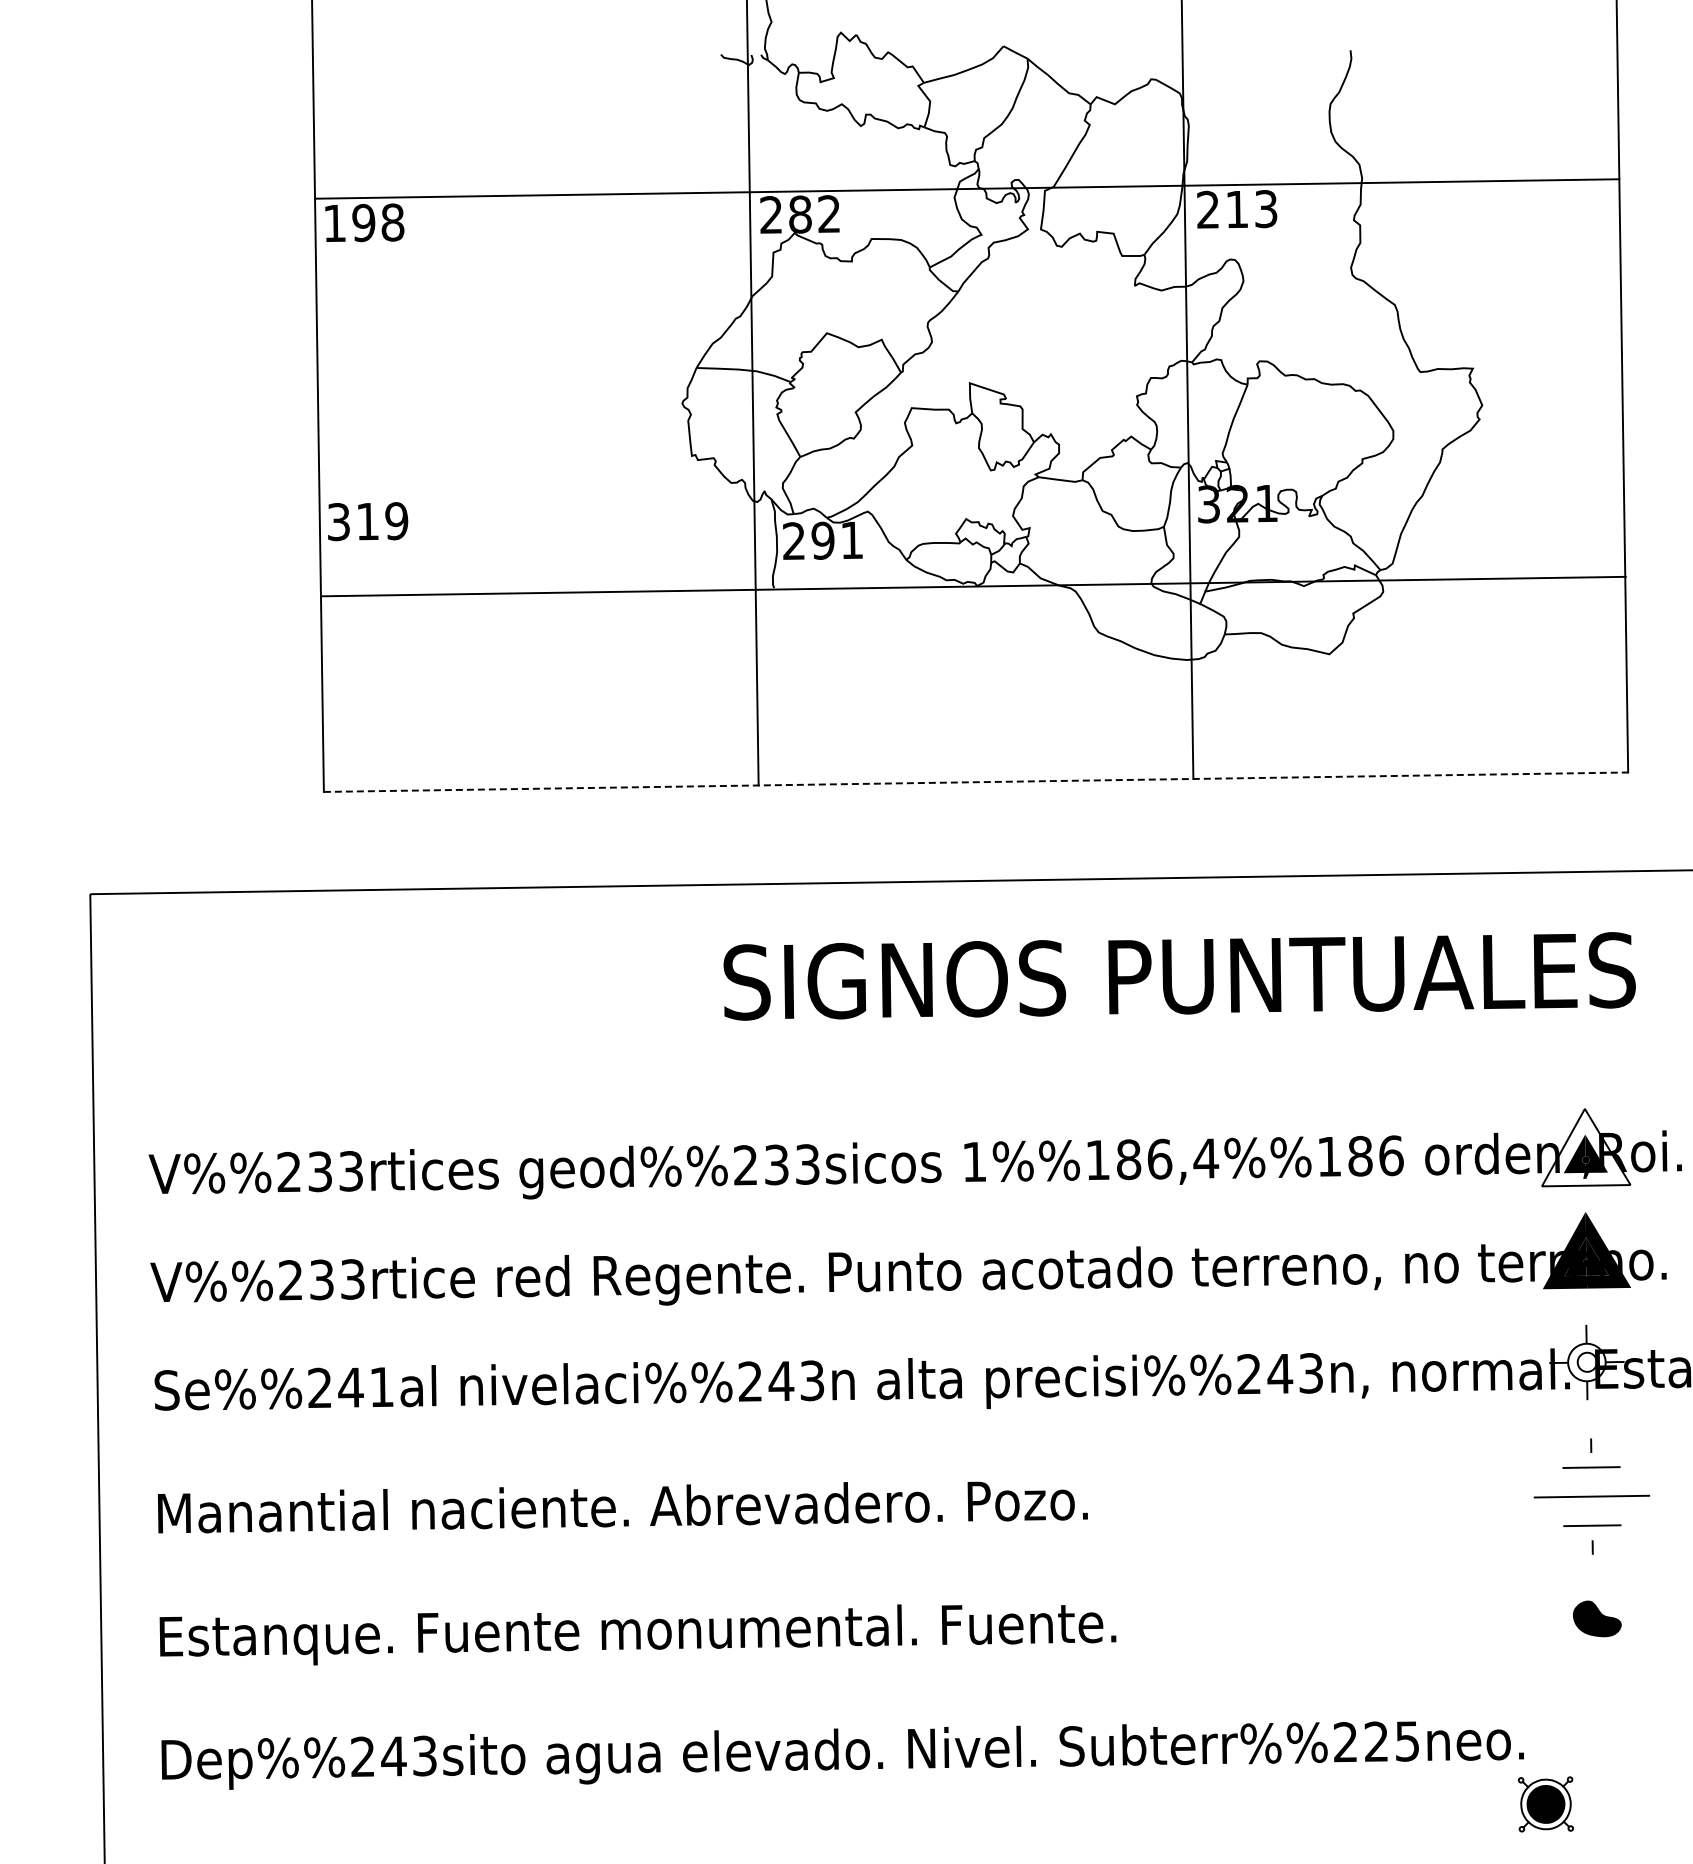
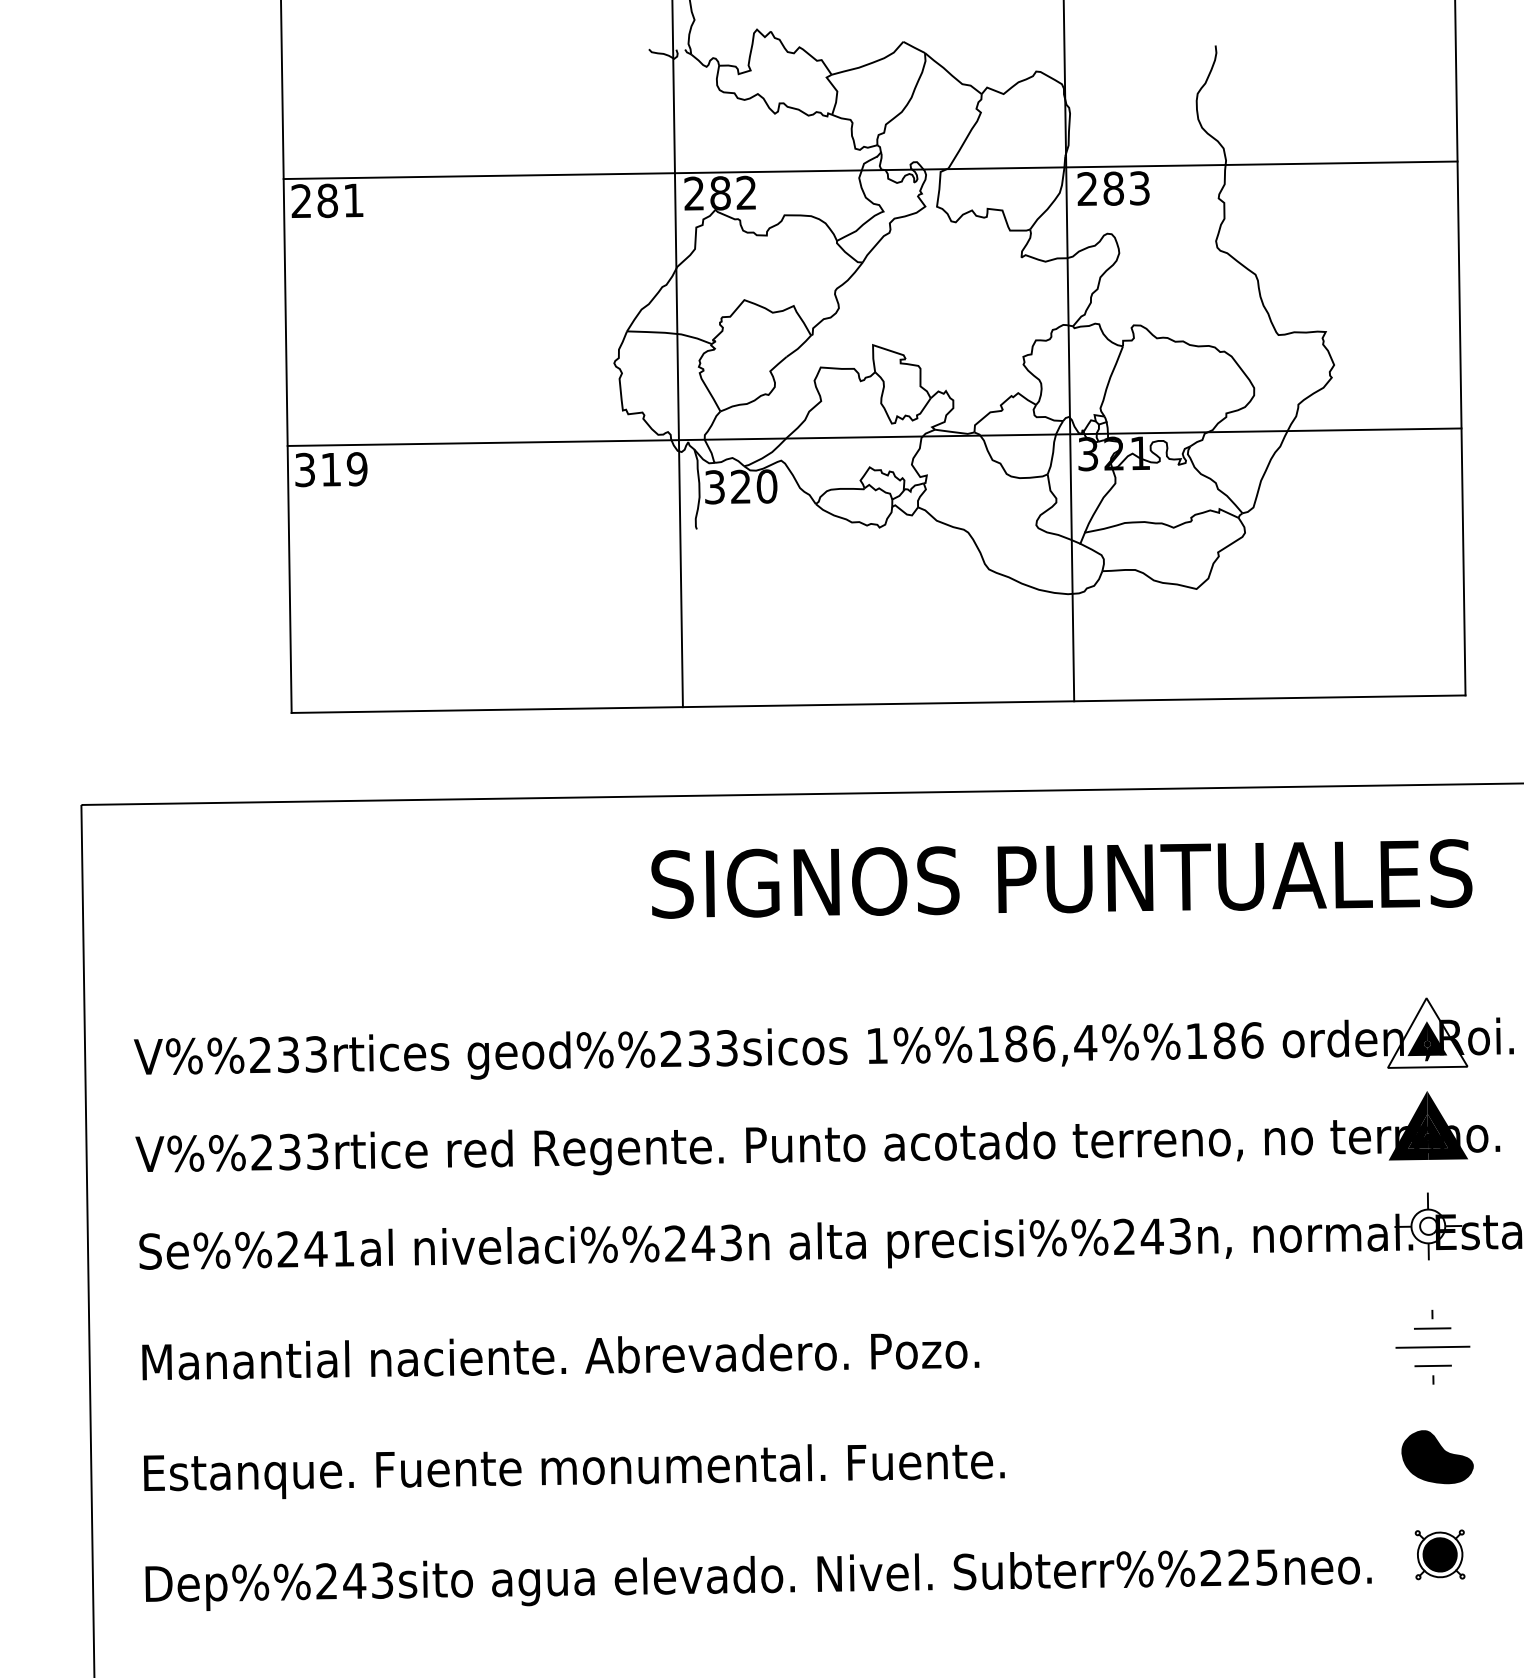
text: (1237, 209) -> (1113, 188), 213 -> 283
text: (363, 222) -> (327, 200), 198 -> 281
text: (823, 540) -> (741, 486), 291 -> 320
line: (973, 586) -> (874, 437), moved
line: (976, 782) -> (879, 704), dashed -> solid
part: (1591, 1496) -> (1432, 1347), size x0.71
part: (1597, 1618) -> (1437, 1456), size x1.67
part: (1545, 1804) -> (1439, 1554), moved

